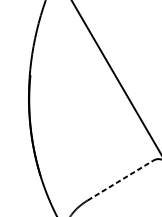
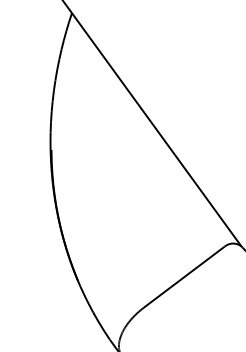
line: (120, 180) -> (184, 277), dashed -> solid

